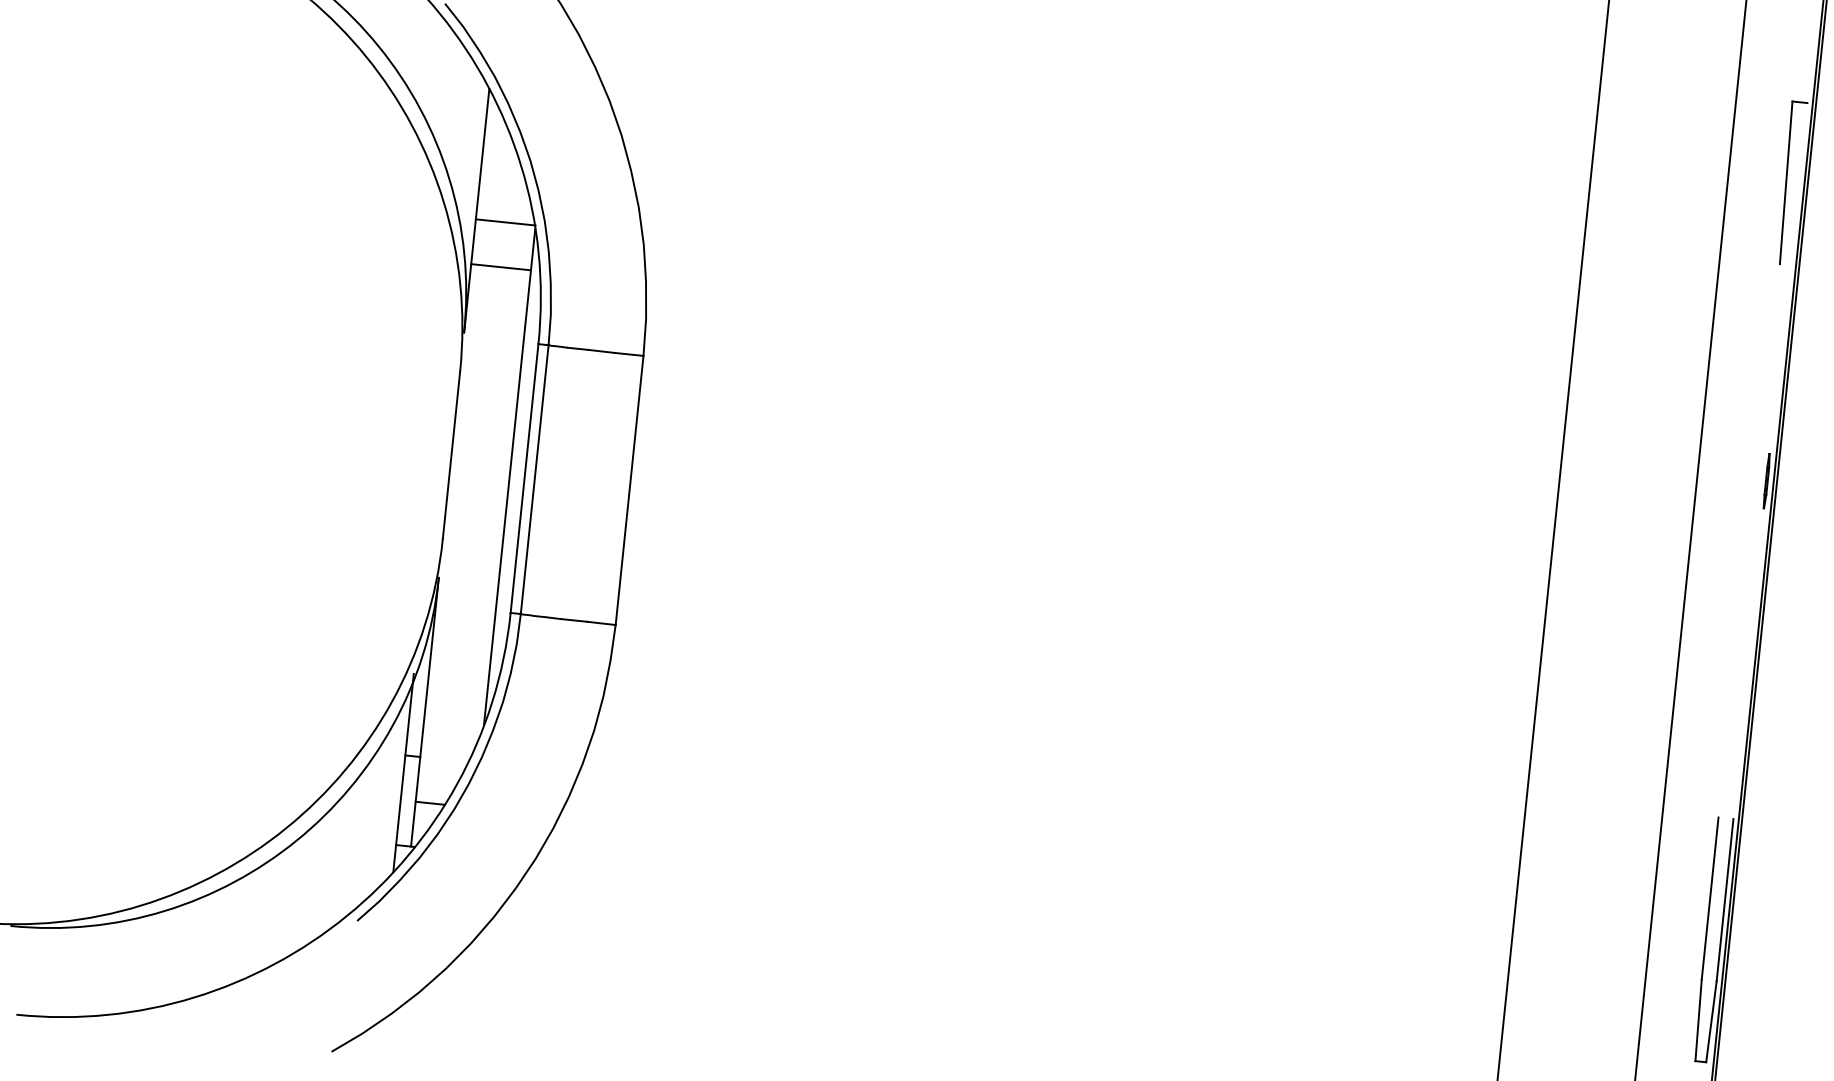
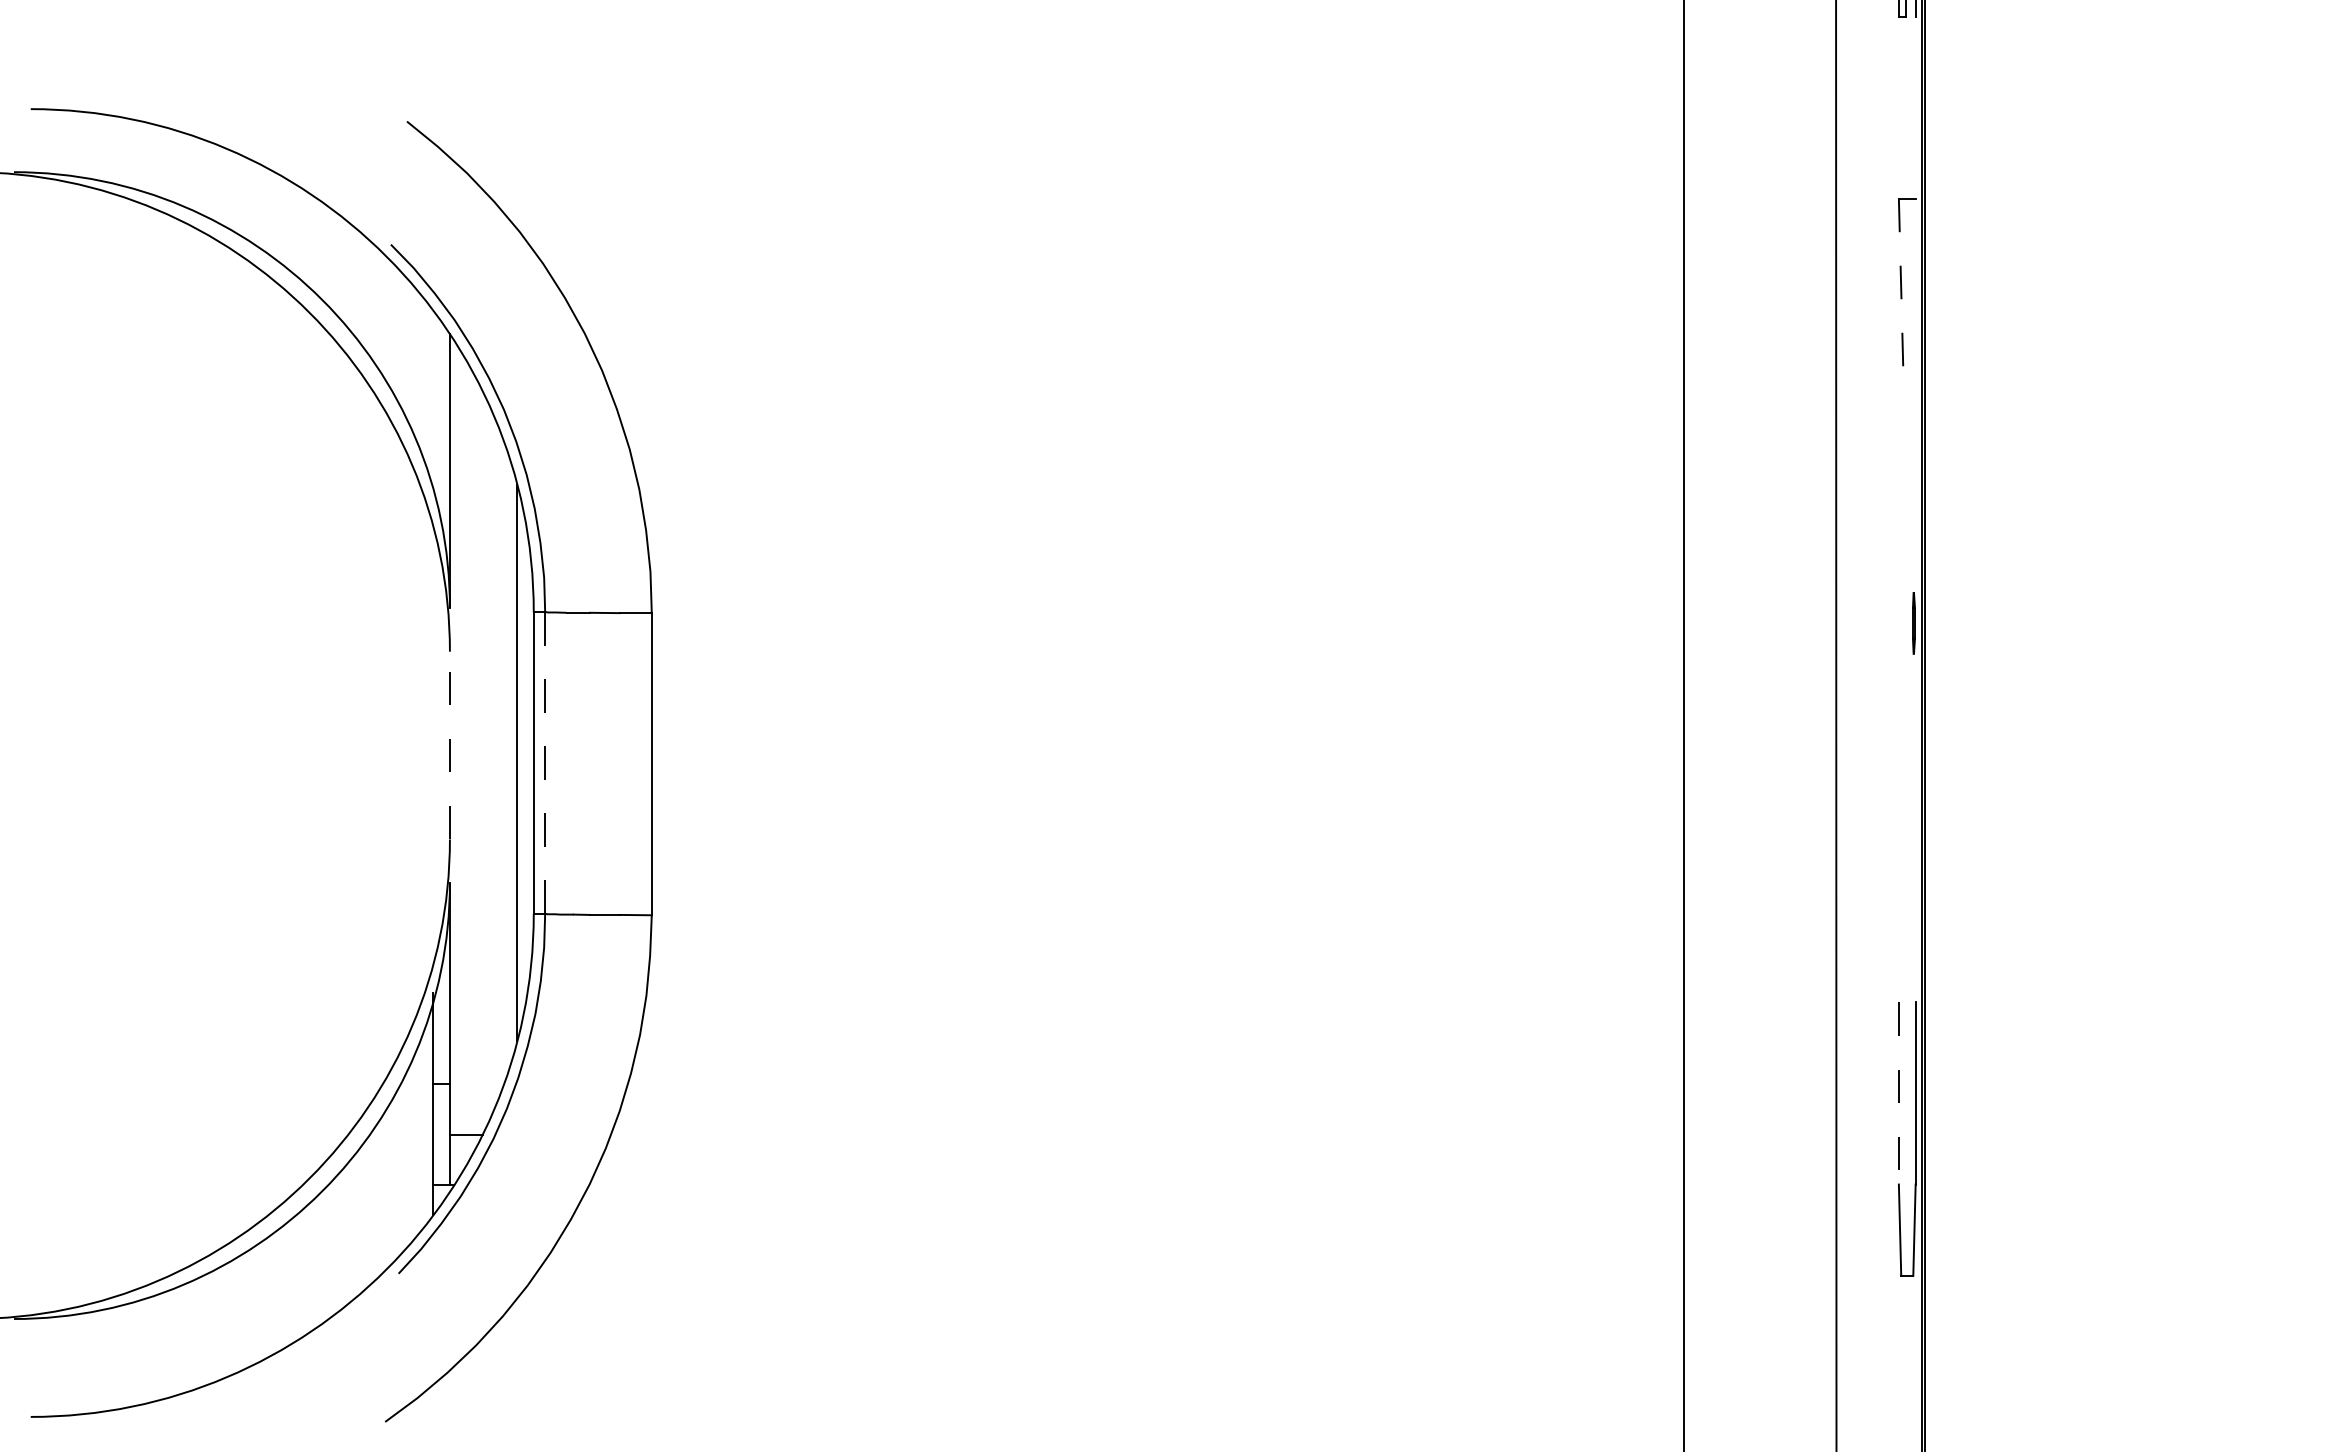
line: (1786, 183) -> (1901, 290), solid -> dashed
line: (505, 222) -> (483, 480), removed
line: (501, 266) -> (483, 530), removed
line: (451, 455) -> (449, 745), solid -> dashed
line: (534, 480) -> (545, 763), solid -> dashed
line: (1709, 898) -> (1898, 1093), solid -> dashed

